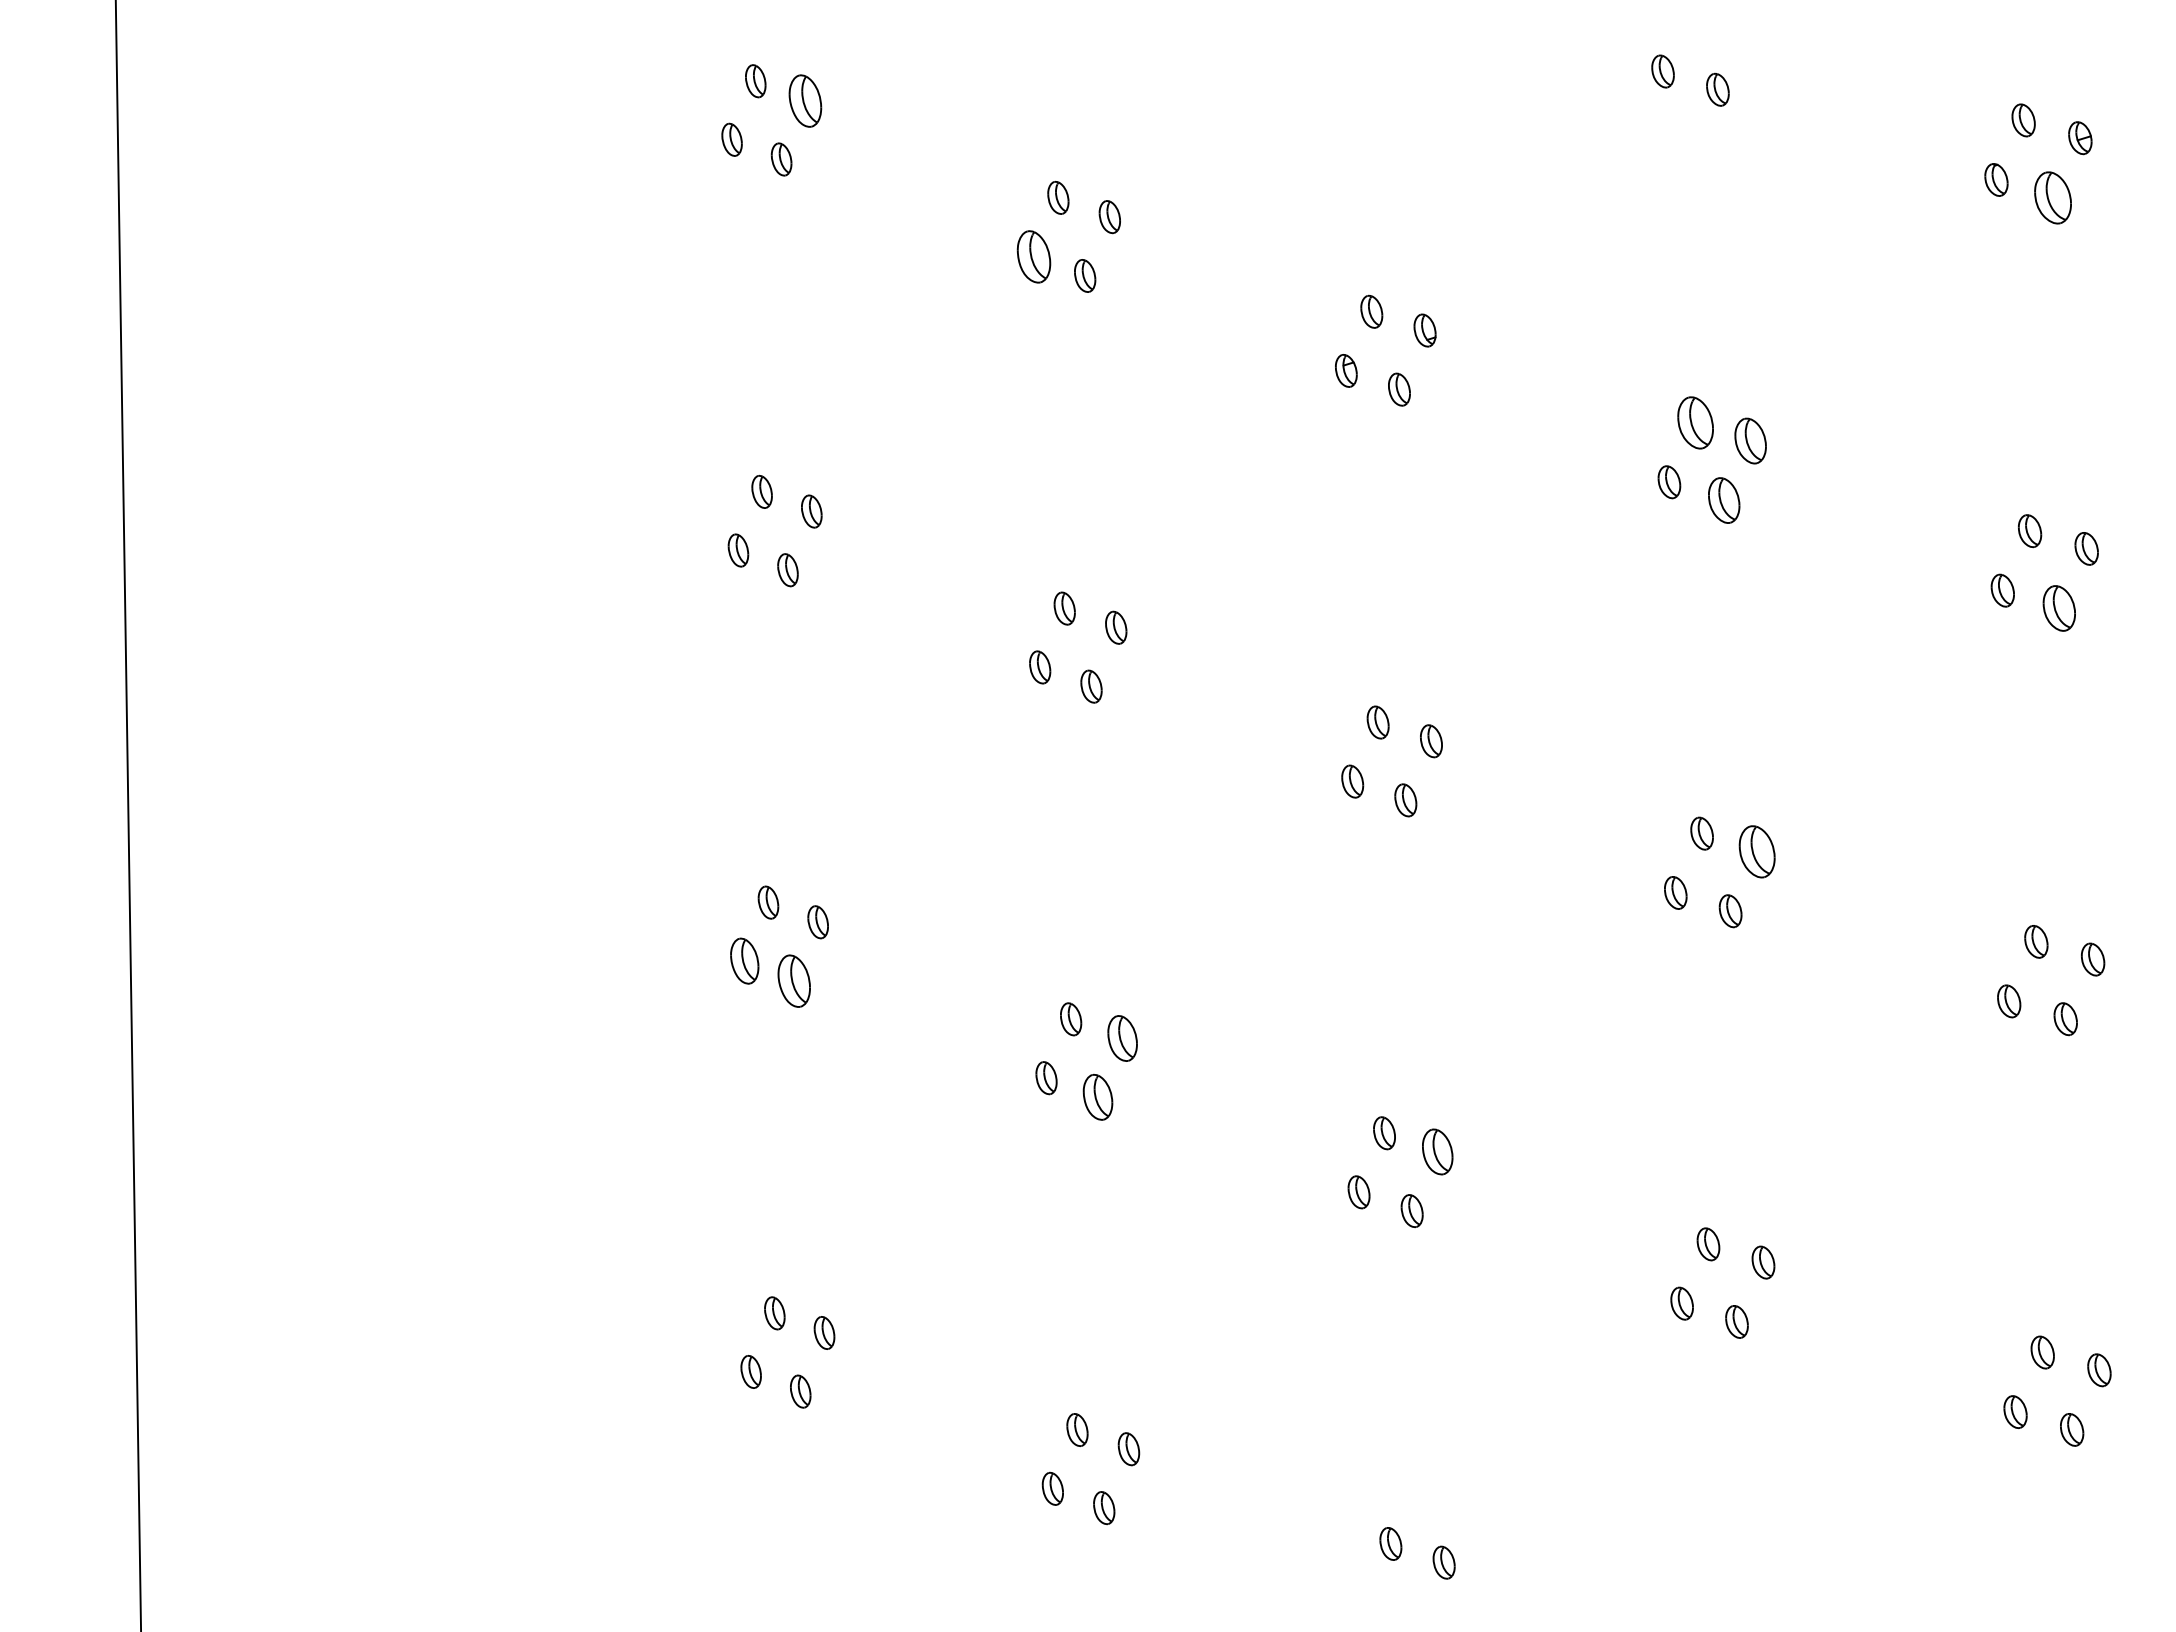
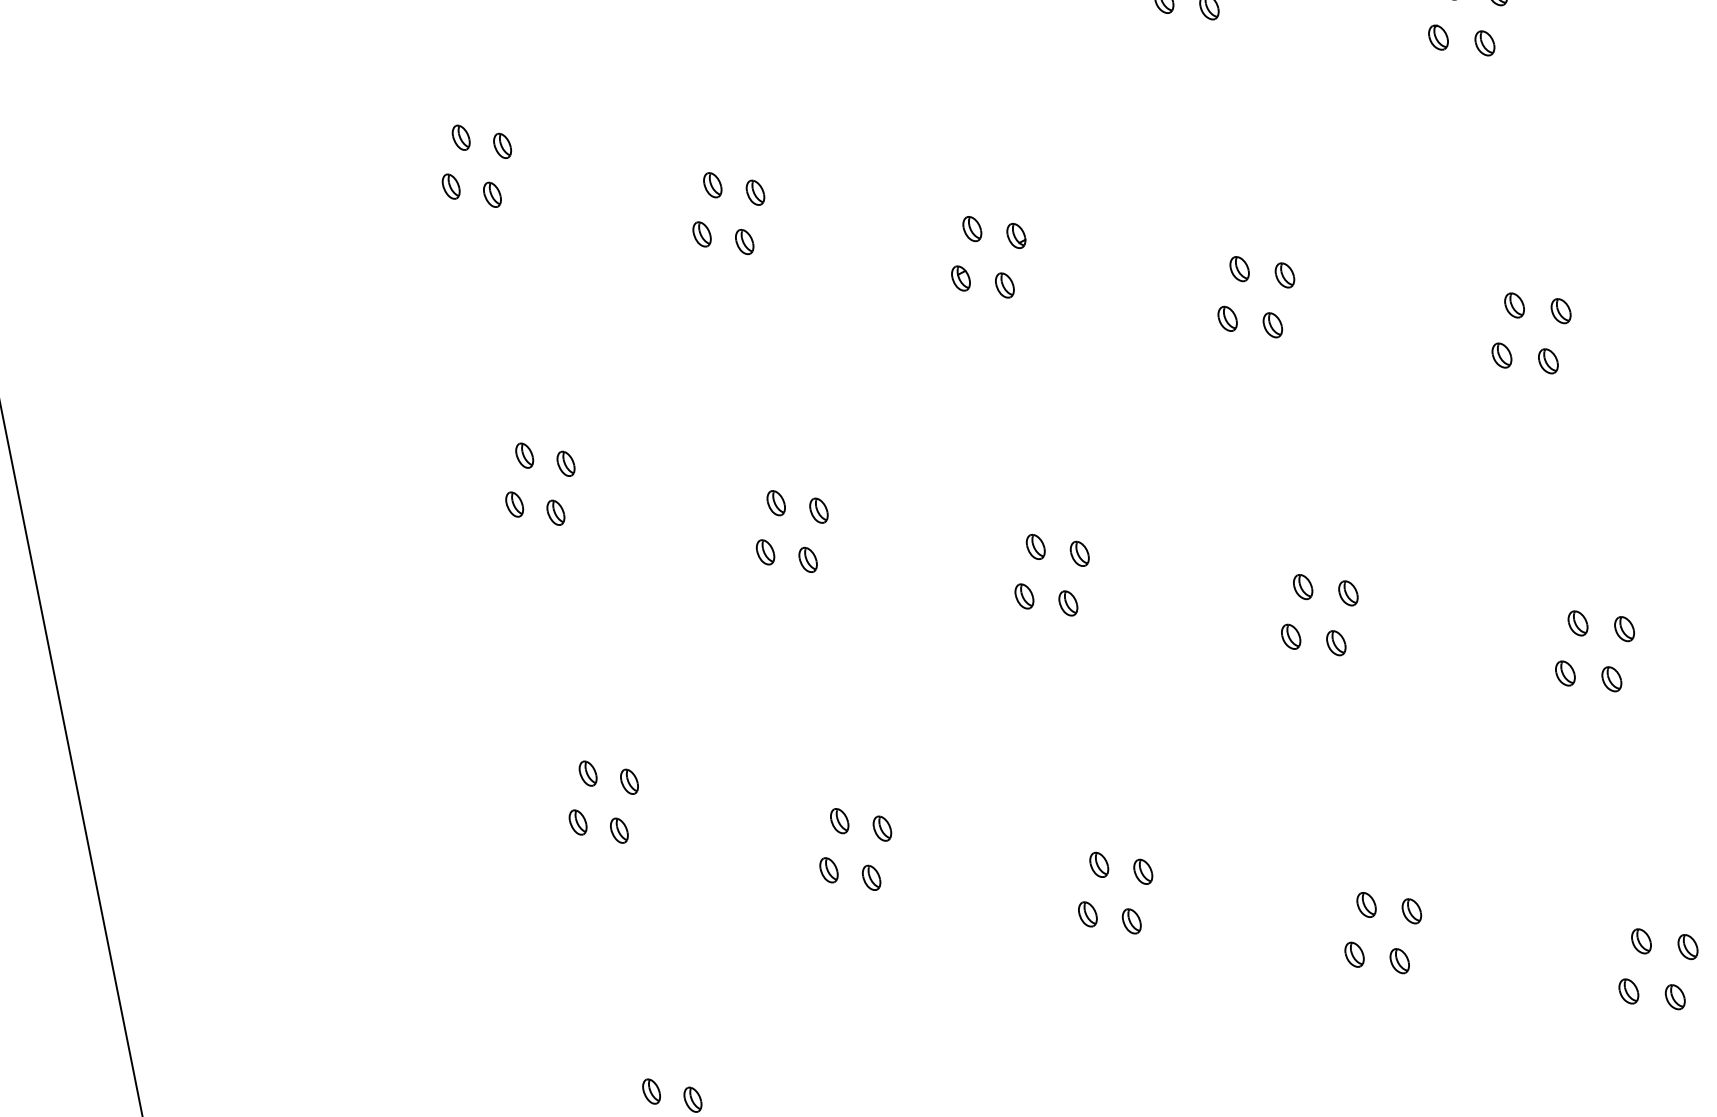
part: (805, 100) -> (502, 145), size x0.62
part: (2052, 197) -> (1484, 43), size x0.62
part: (1033, 256) -> (701, 234), size x0.62
part: (1695, 422) -> (1239, 268), size x0.62
part: (1750, 441) -> (1284, 275), size x0.71
part: (1724, 500) -> (1273, 325), size x0.71
part: (2059, 608) -> (1548, 361), size x0.71
part: (1756, 851) -> (1347, 593), size x0.62
part: (744, 961) -> (577, 822), size x0.71
part: (794, 980) -> (619, 830), size x0.62
part: (1122, 1038) -> (882, 828), size x0.71
part: (1097, 1097) -> (871, 878), size x0.71
part: (1437, 1151) -> (1142, 871), size x0.71

